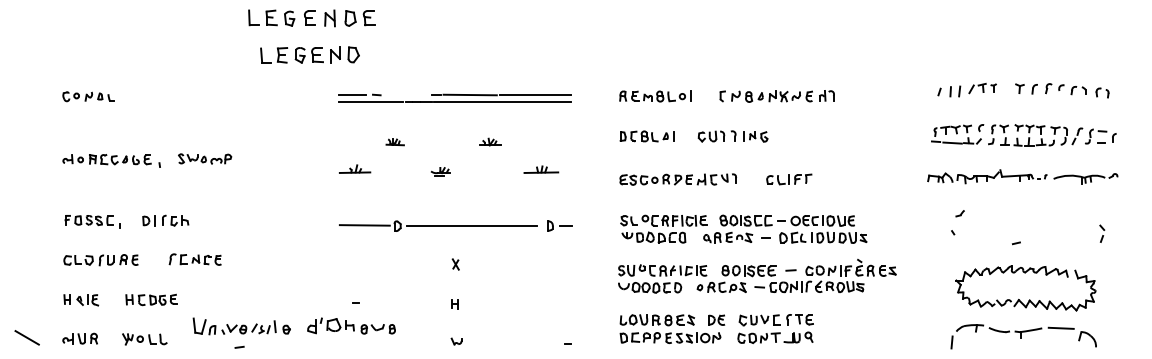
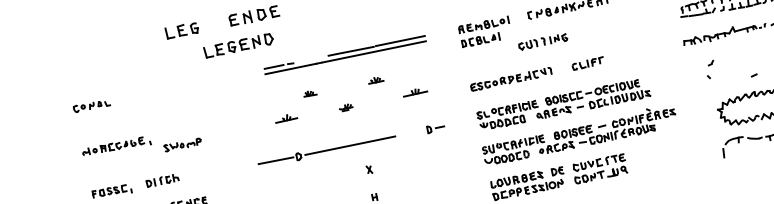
part: (271, 17) -> (181, 30), moved
part: (646, 136) -> (480, 40), moved
part: (205, 158) -> (183, 144), moved
part: (438, 225) -> (327, 150), moved

